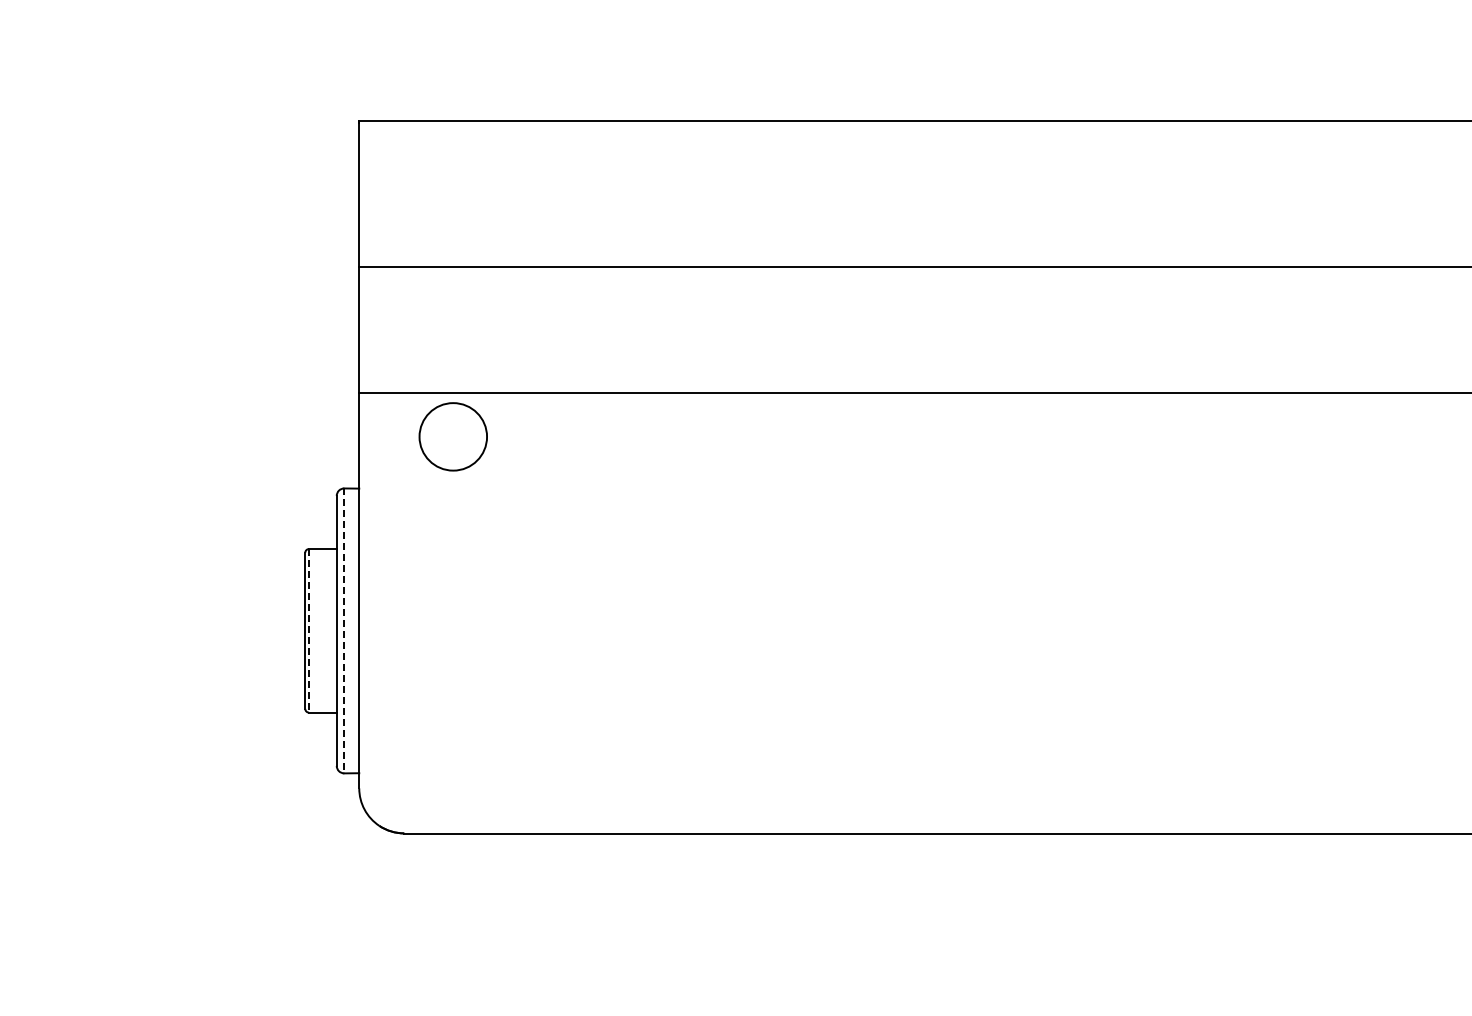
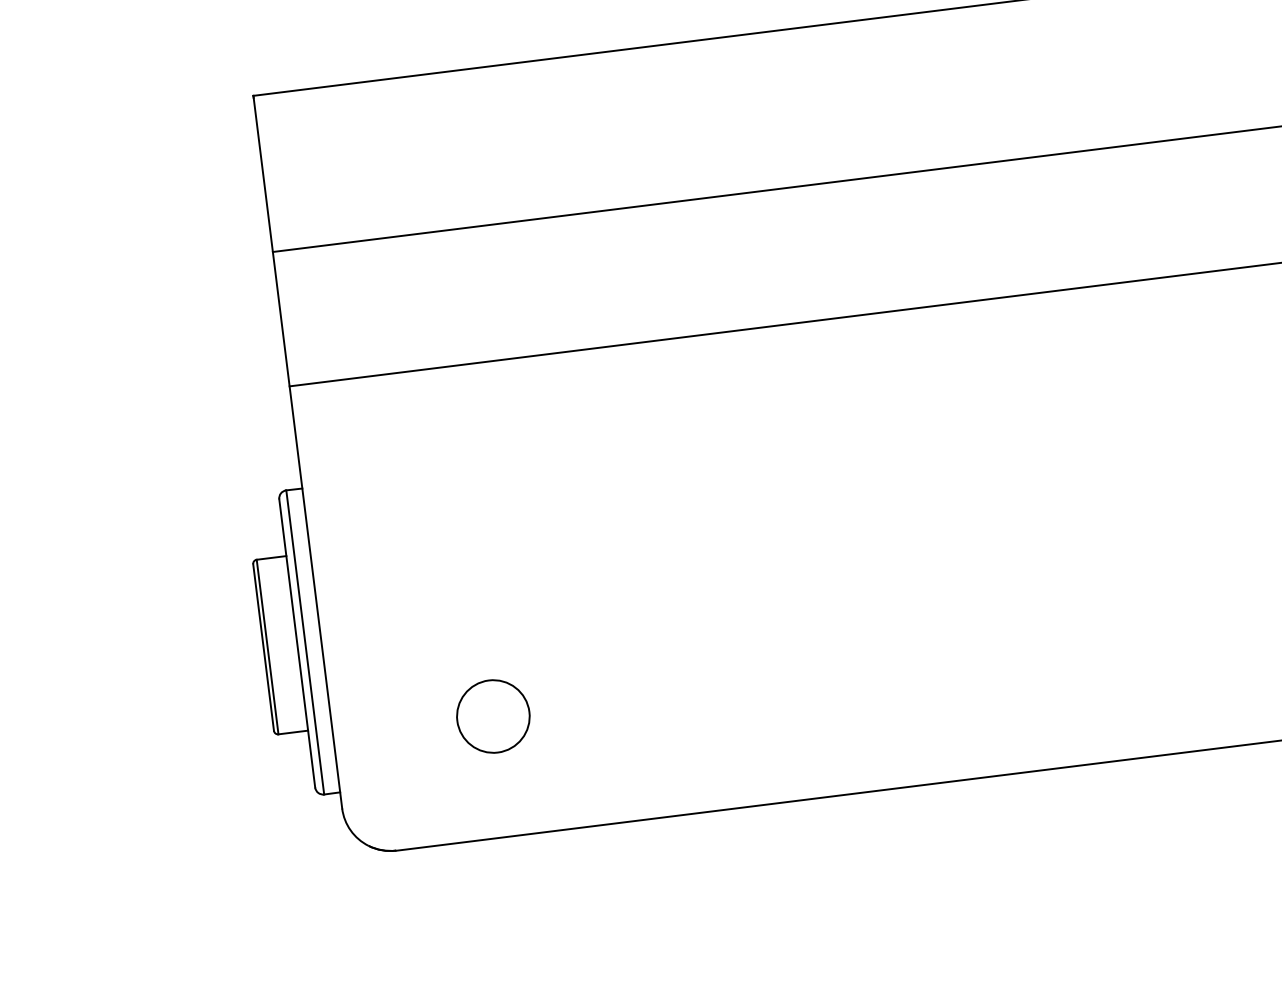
circle: (452, 436) -> (492, 716), moved
line: (309, 630) -> (268, 646), dashed -> solid
line: (344, 631) -> (305, 643), dashed -> solid

